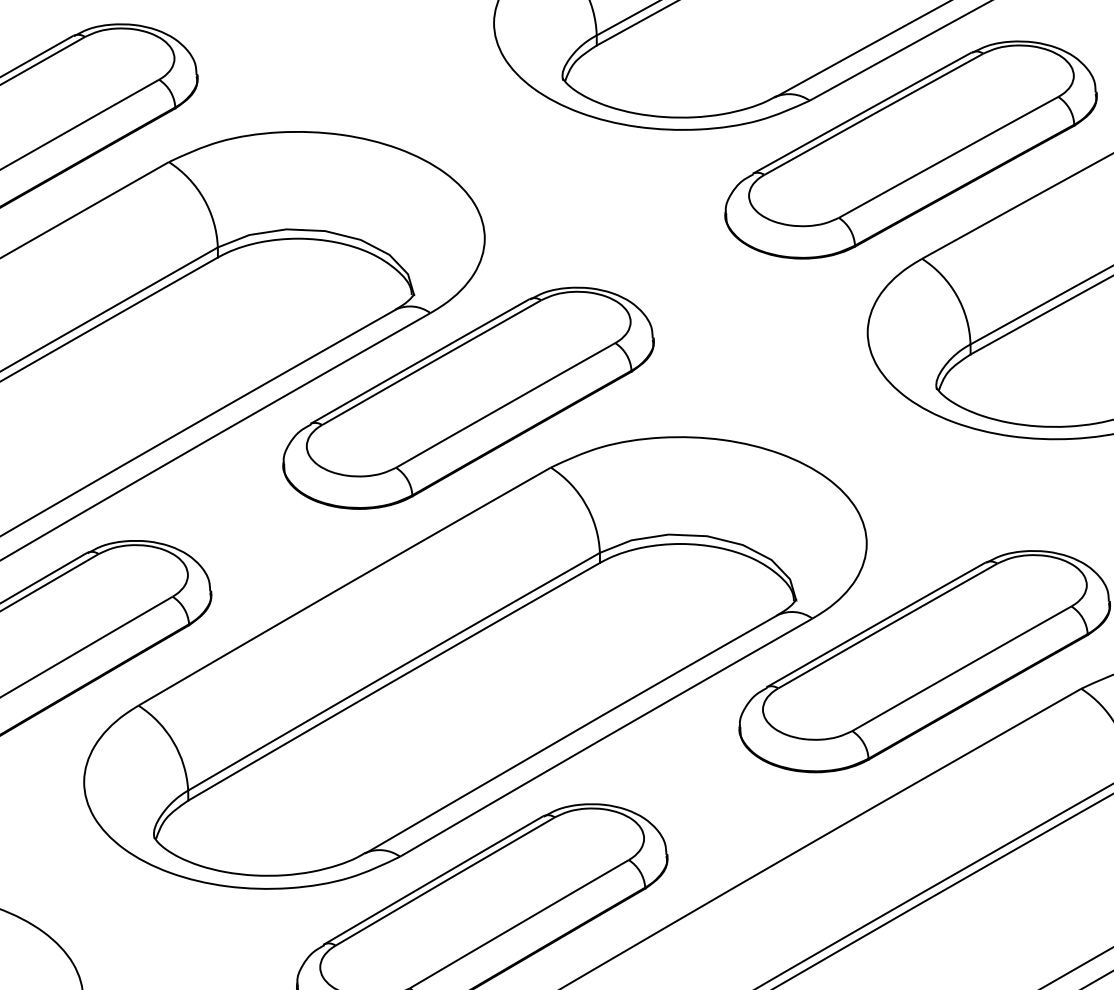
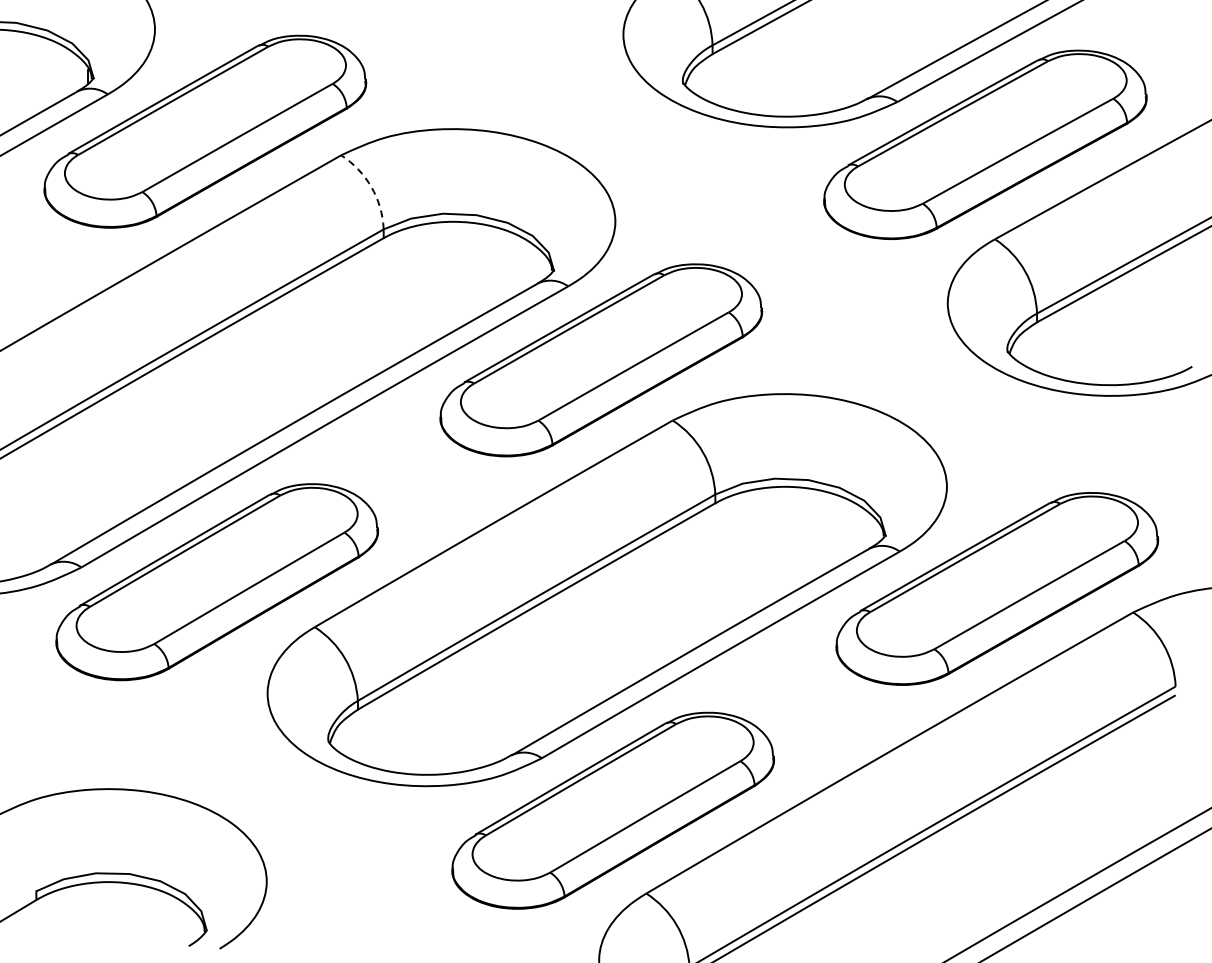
arc: (203, 199) -> (371, 187), solid -> dashed

